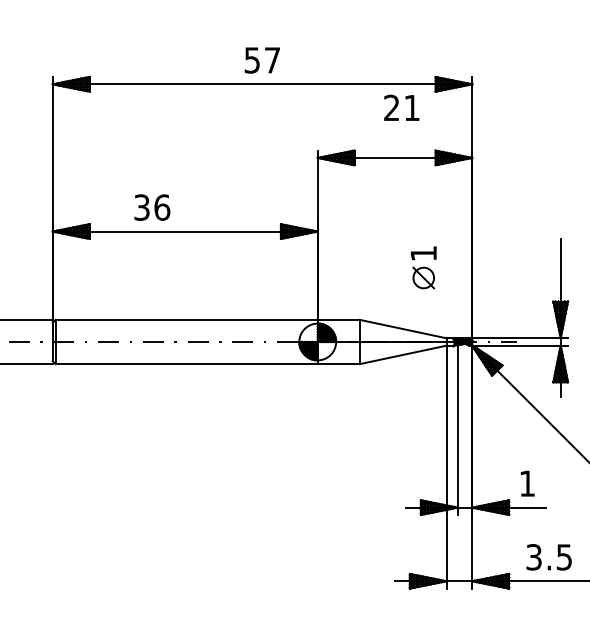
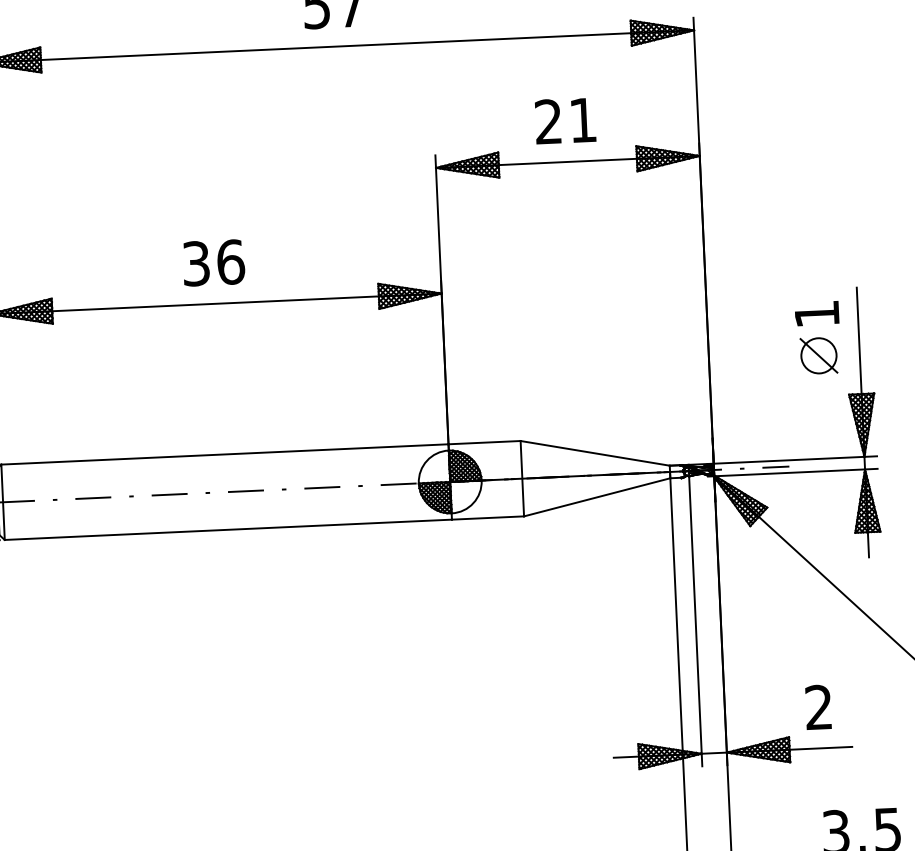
text: (401, 107) -> (565, 120), moved
text: (152, 207) -> (214, 262), moved
part: (423, 267) -> (817, 337), moved
text: (526, 483) -> (817, 707), 1 -> 2

